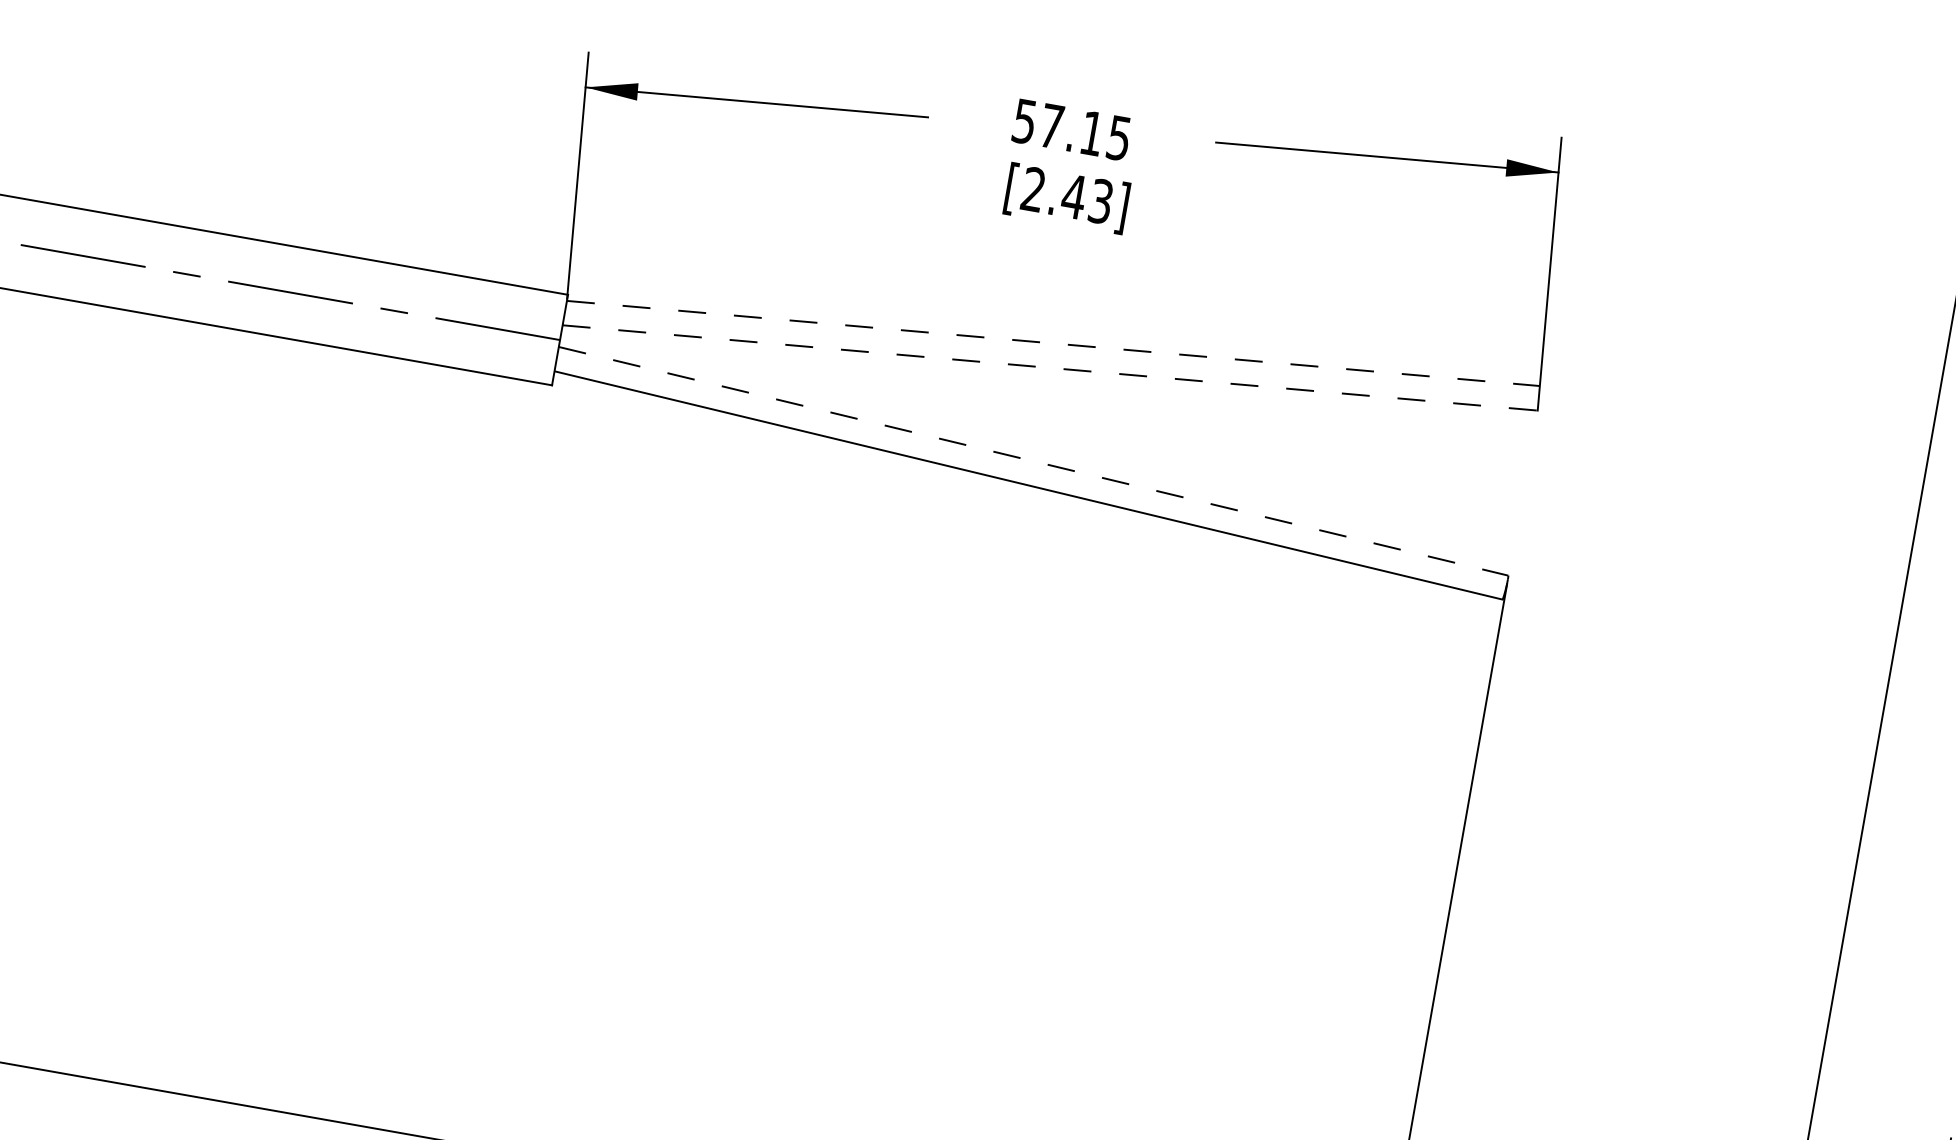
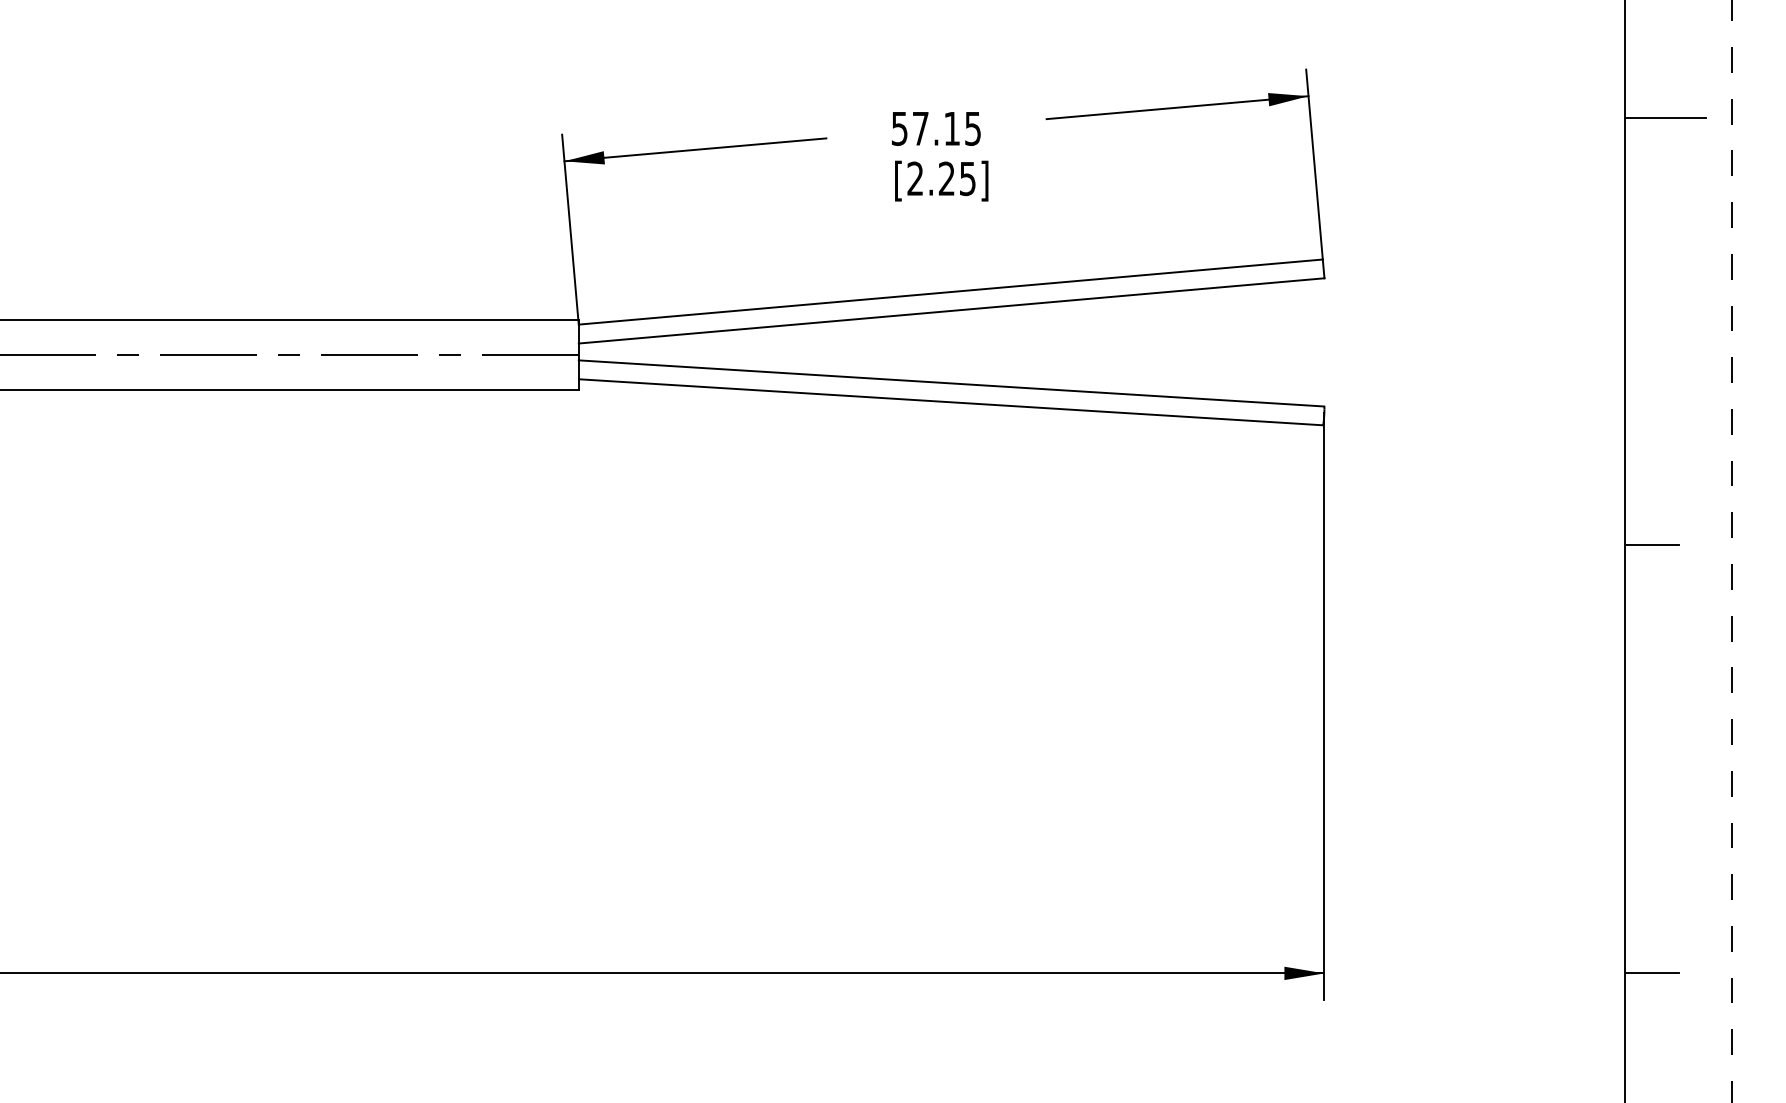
text: (1086, 198) -> (956, 178), [2.43] -> [2.25]
line: (1054, 344) -> (951, 292), dashed -> solid
line: (1051, 367) -> (952, 310), dashed -> solid
line: (1034, 461) -> (952, 383), dashed -> solid
line: (1899, 829) -> (1652, 545), added

